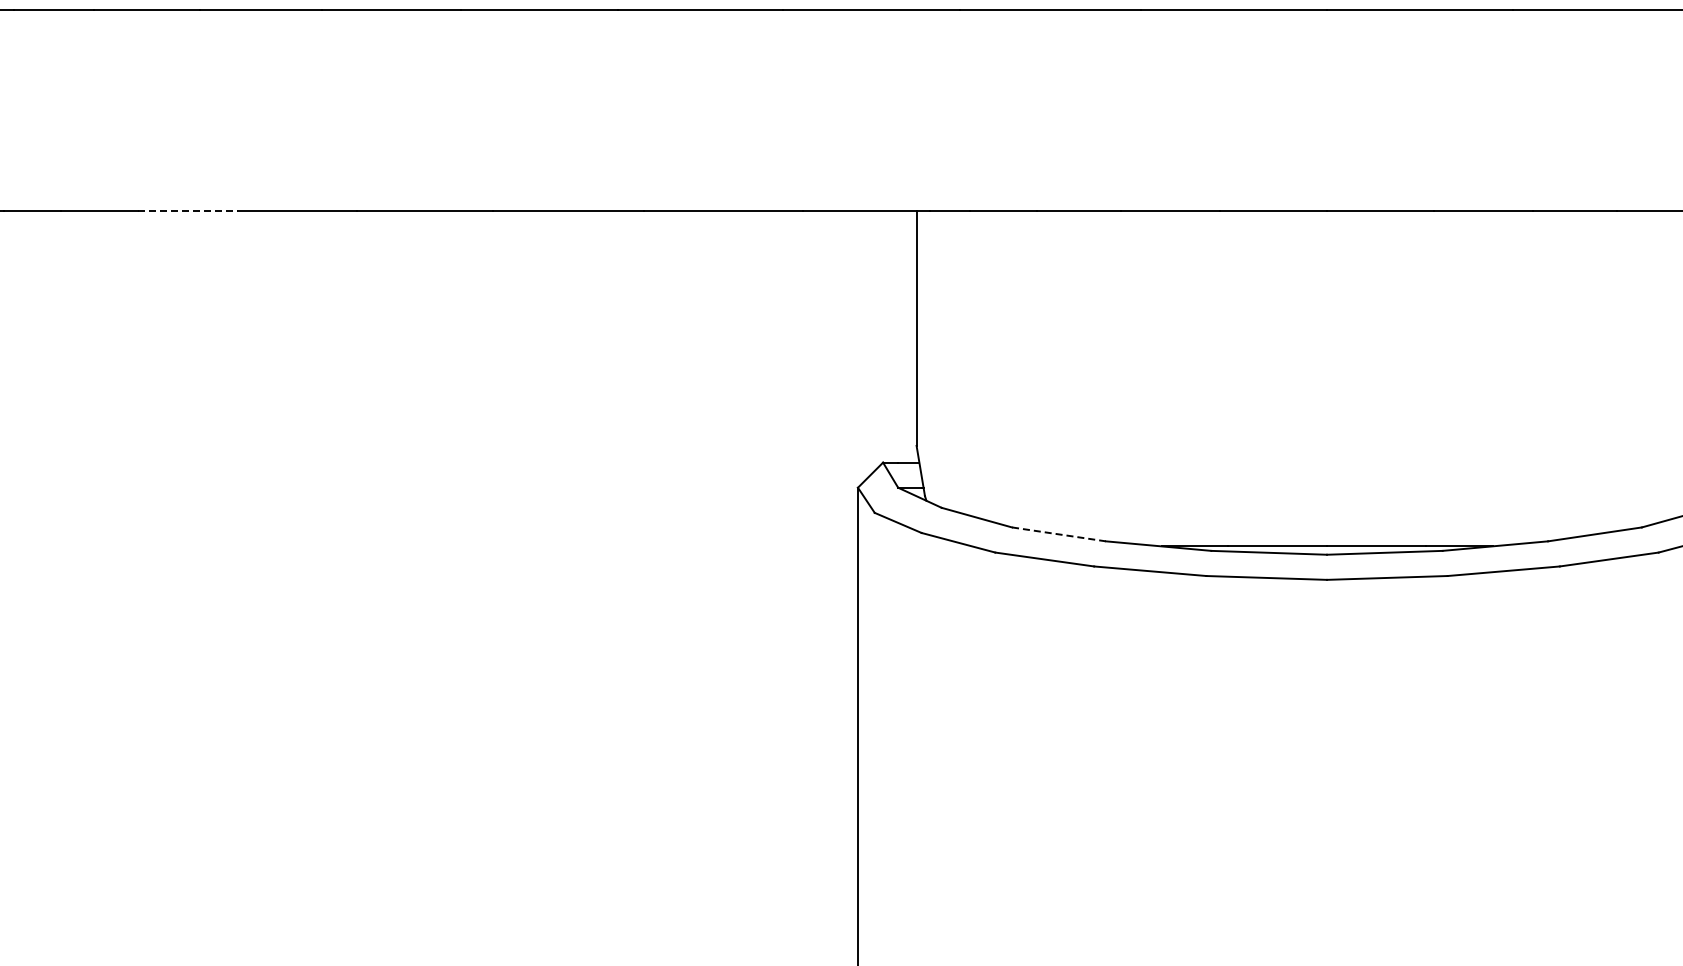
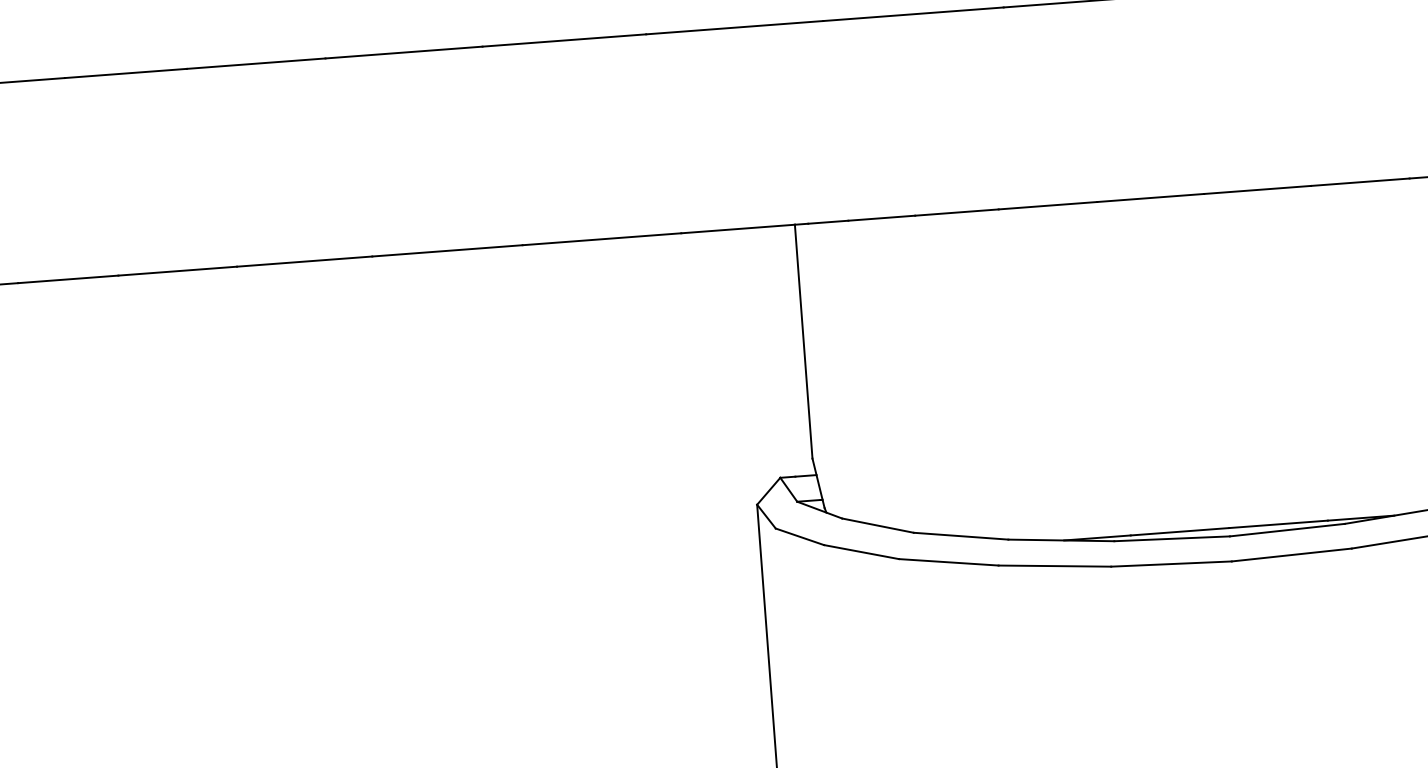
line: (188, 211) -> (68, 279), dashed -> solid
line: (1059, 534) -> (961, 536), dashed -> solid

